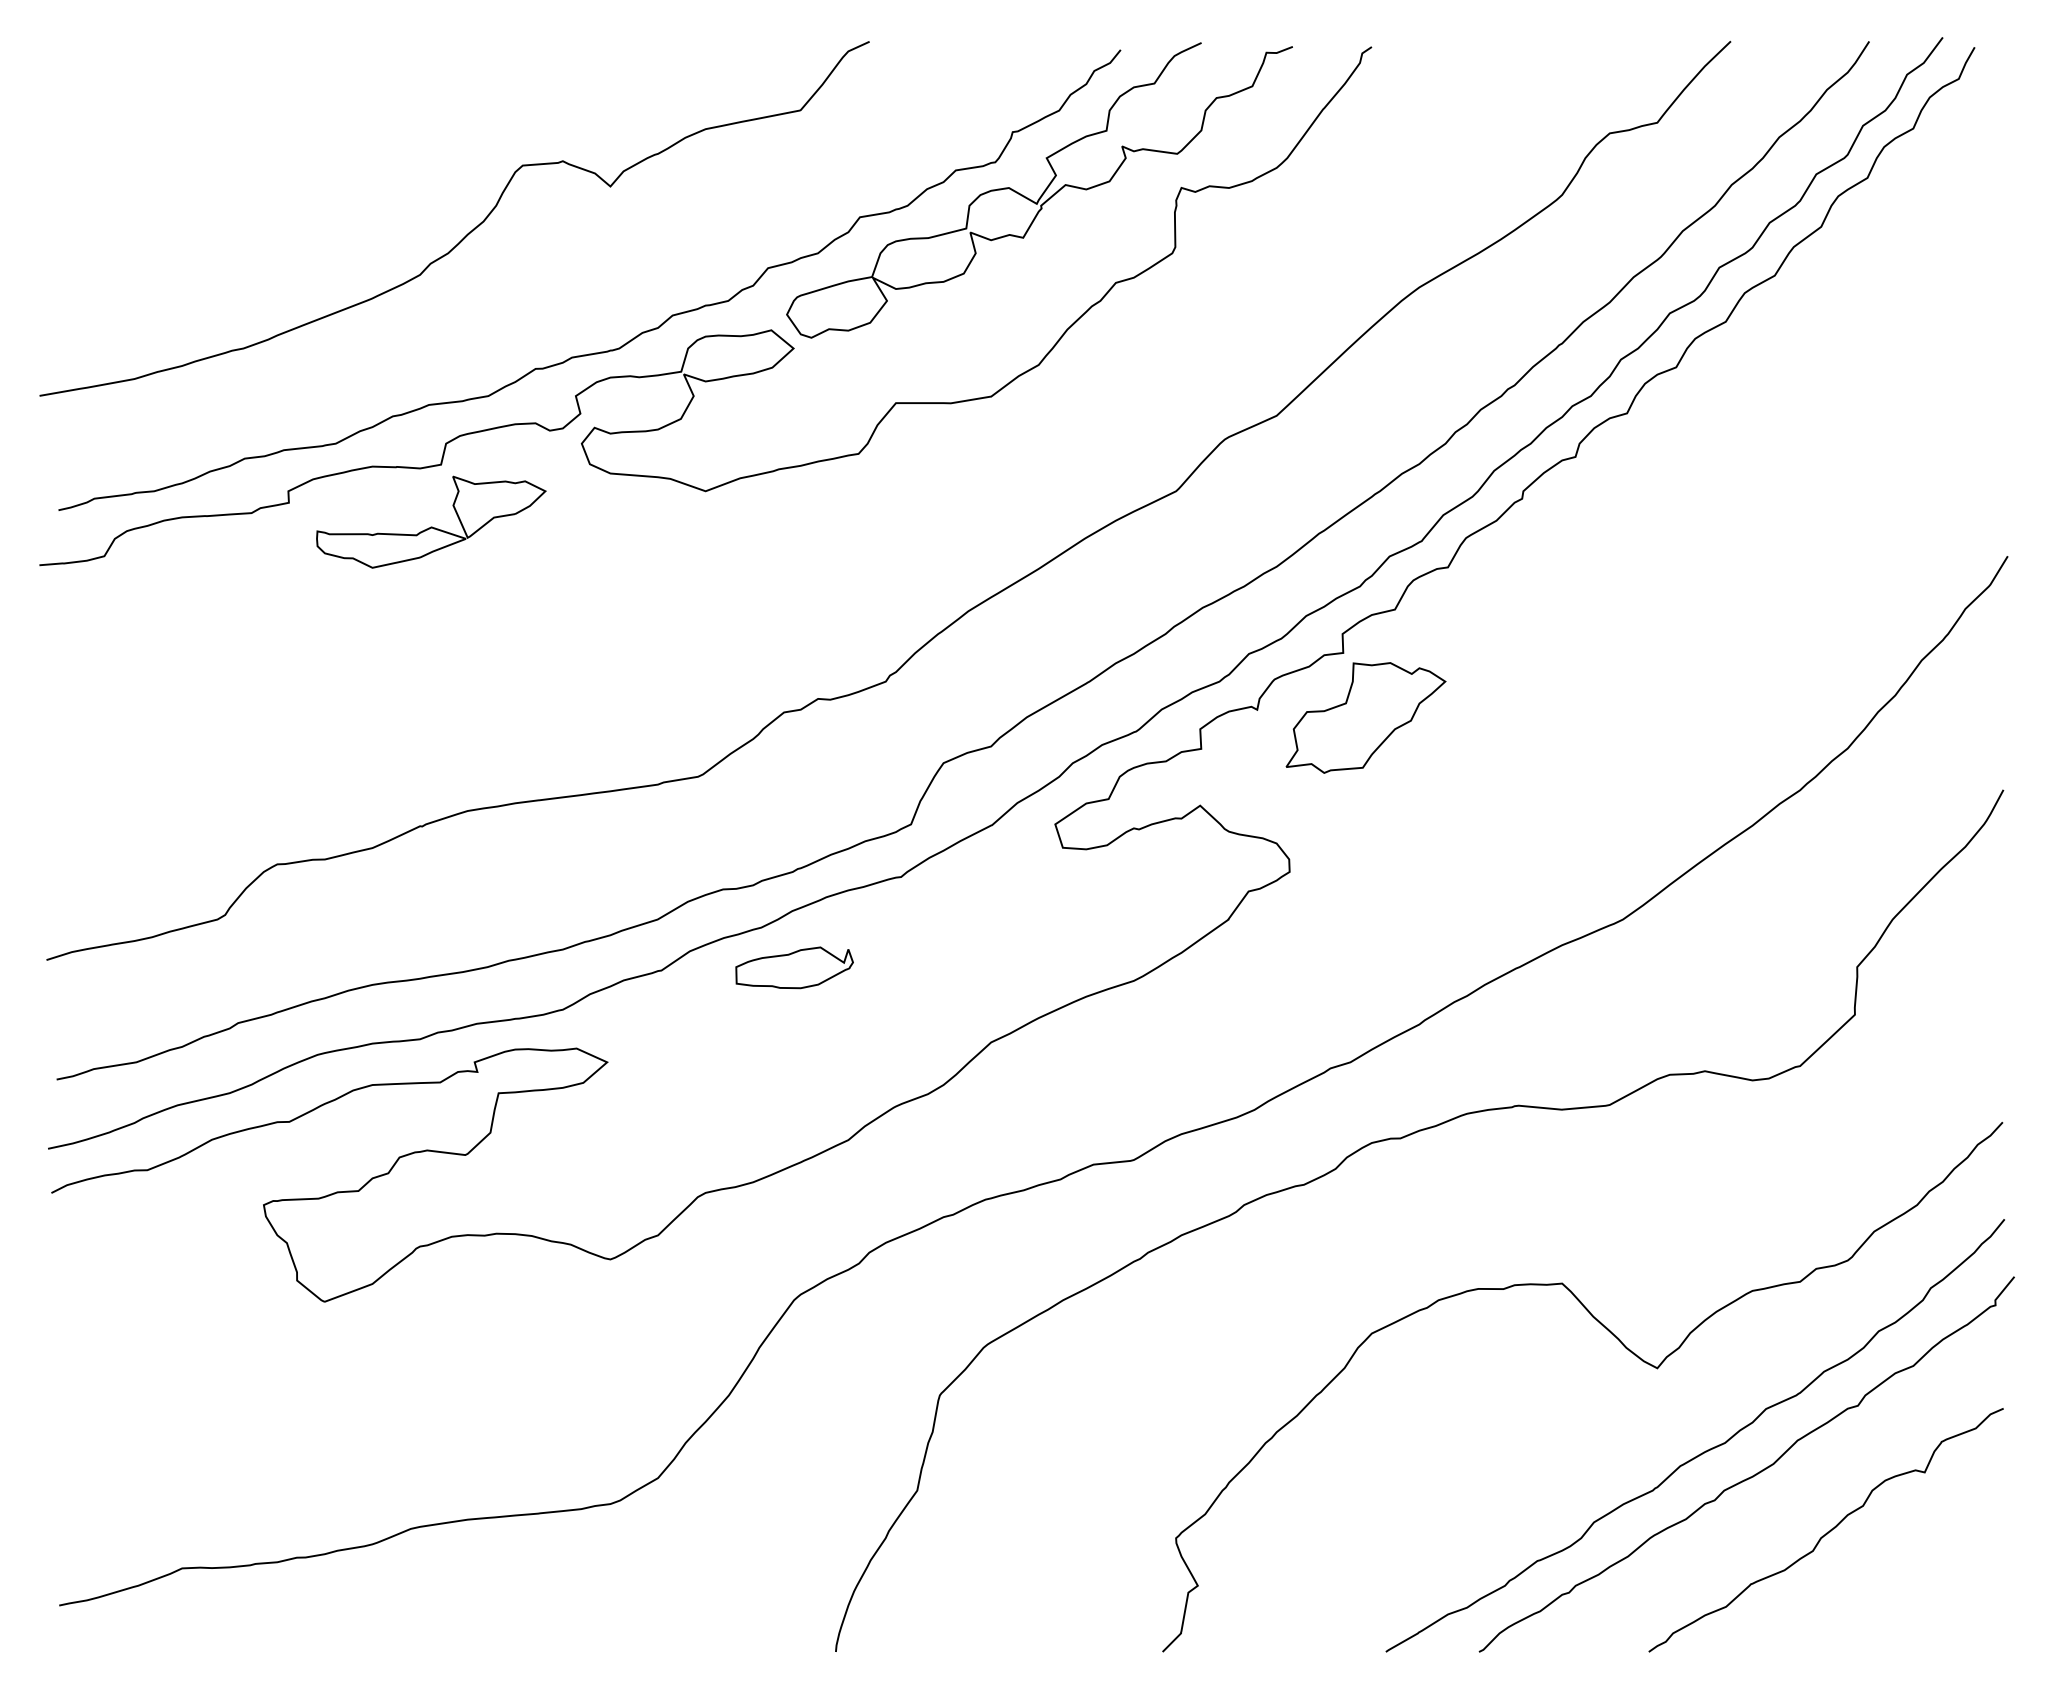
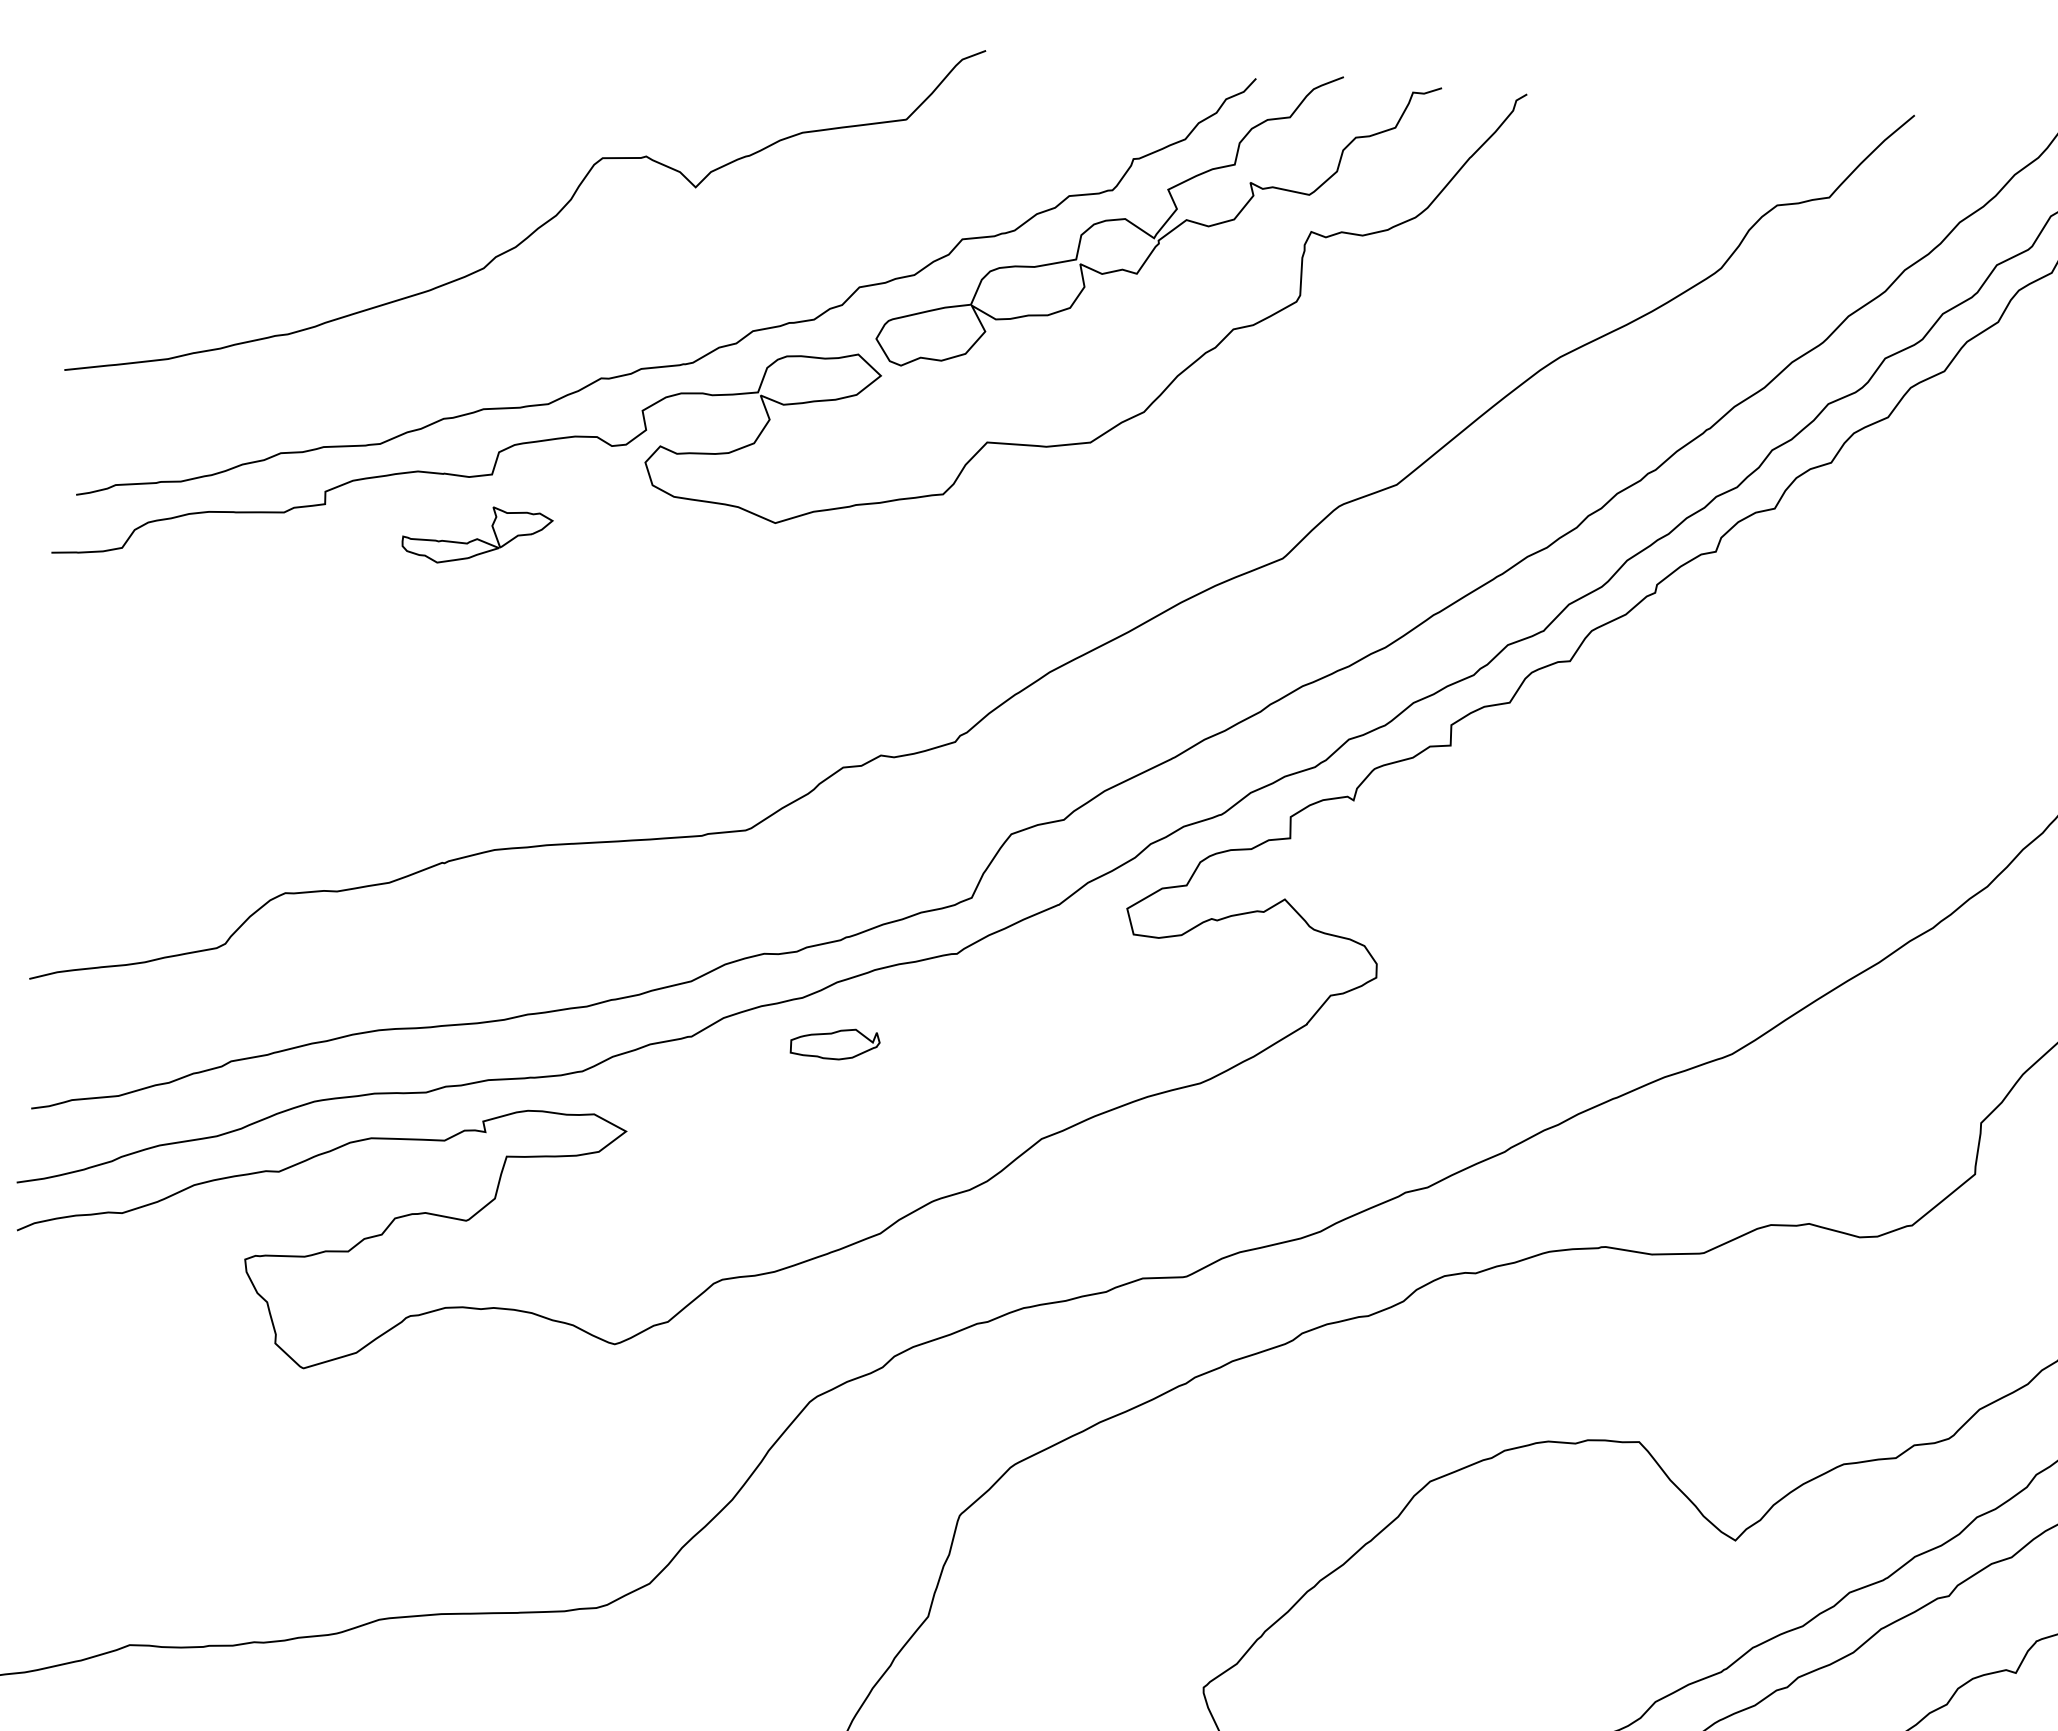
part: (431, 521) -> (477, 535), size x0.6
part: (1365, 717) -> (1469, 816), removed
part: (794, 967) -> (835, 1043), size x0.7

